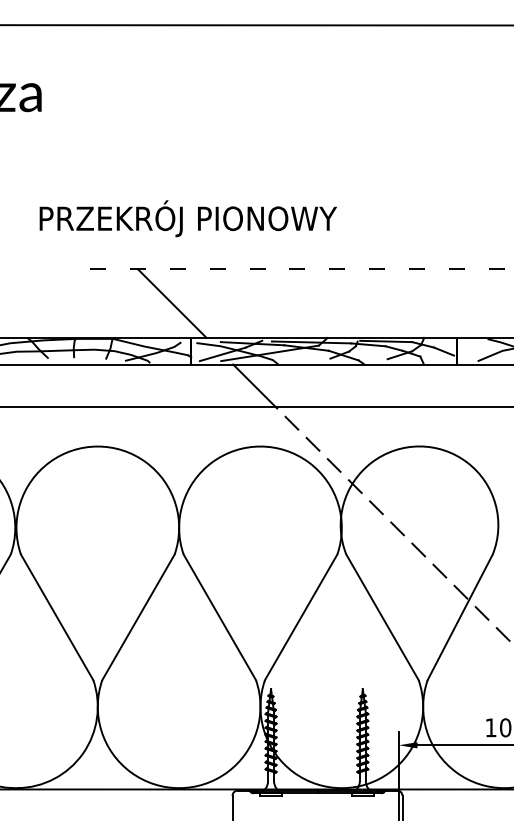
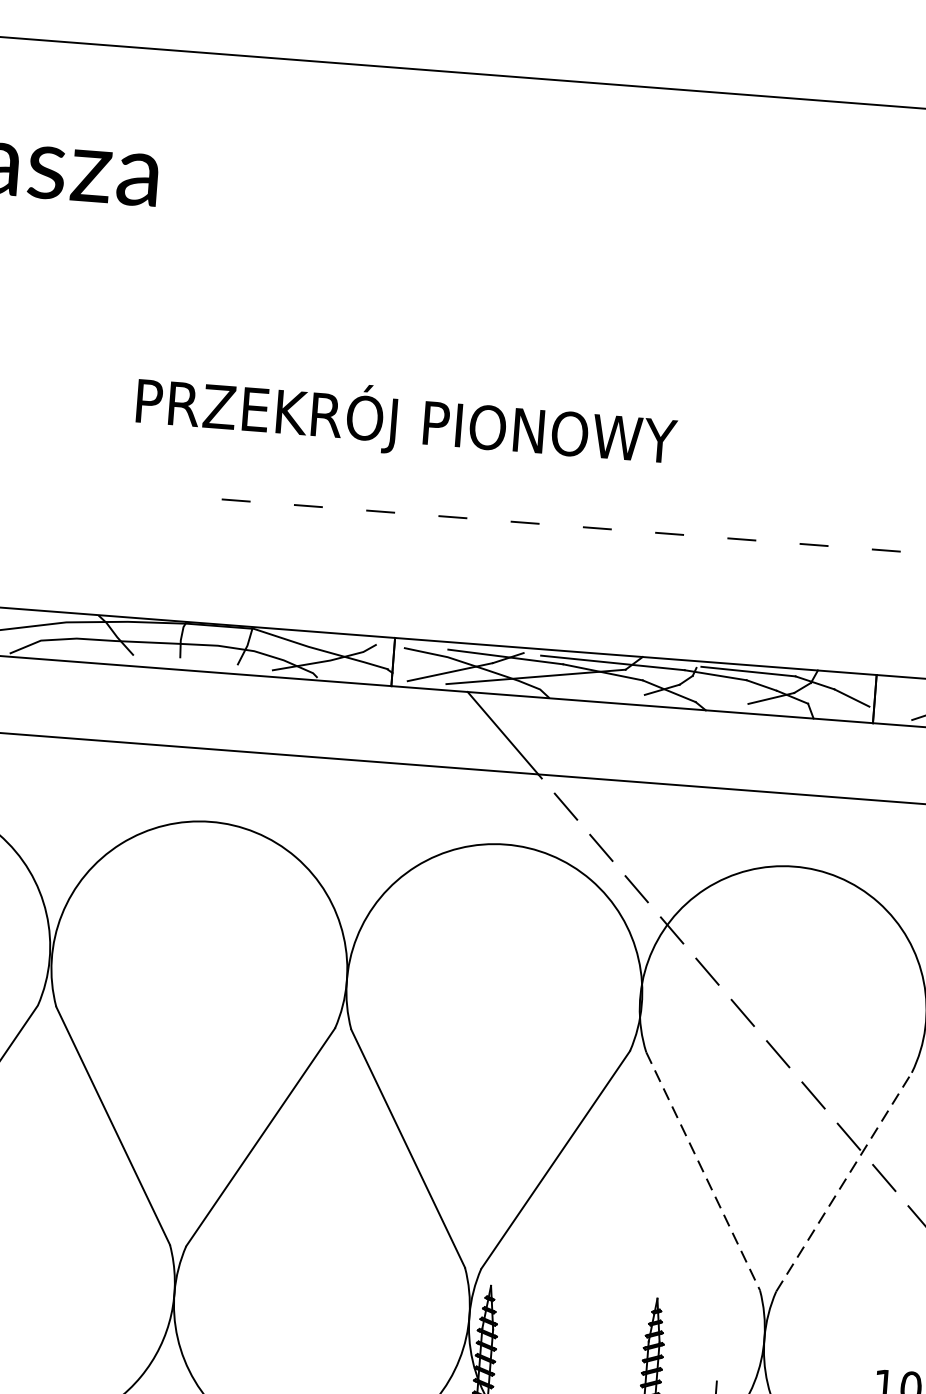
line: (172, 303) -> (366, 572), removed
line: (382, 617) -> (703, 1171), solid -> dashed
line: (460, 617) -> (844, 1182), solid -> dashed

